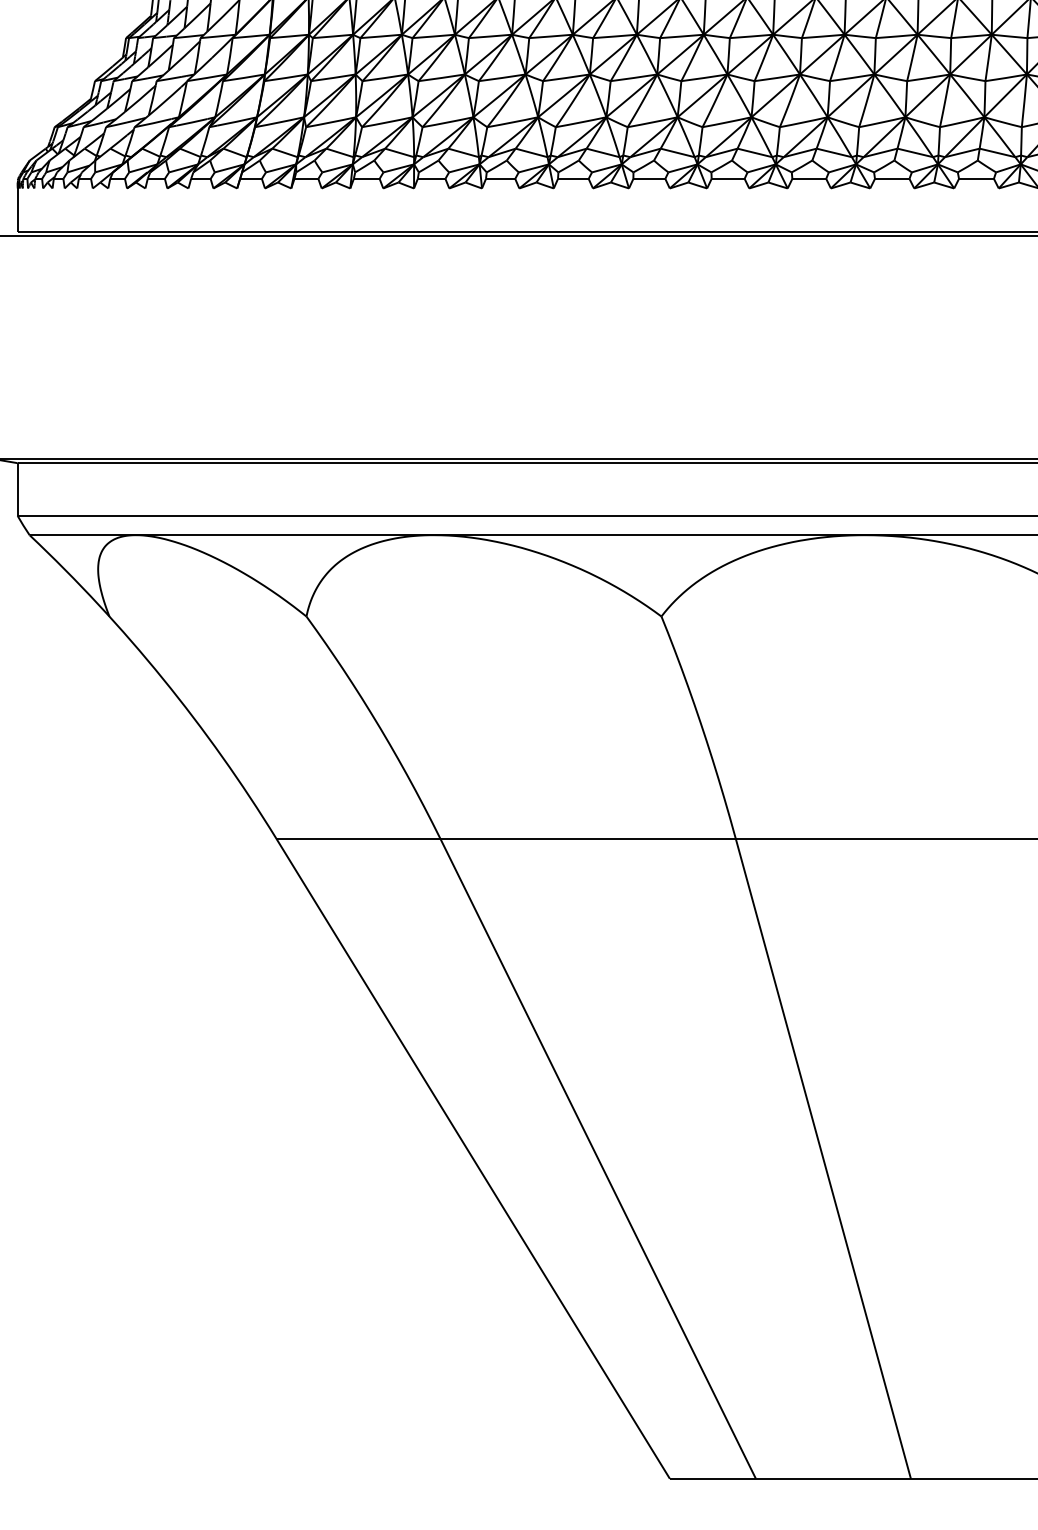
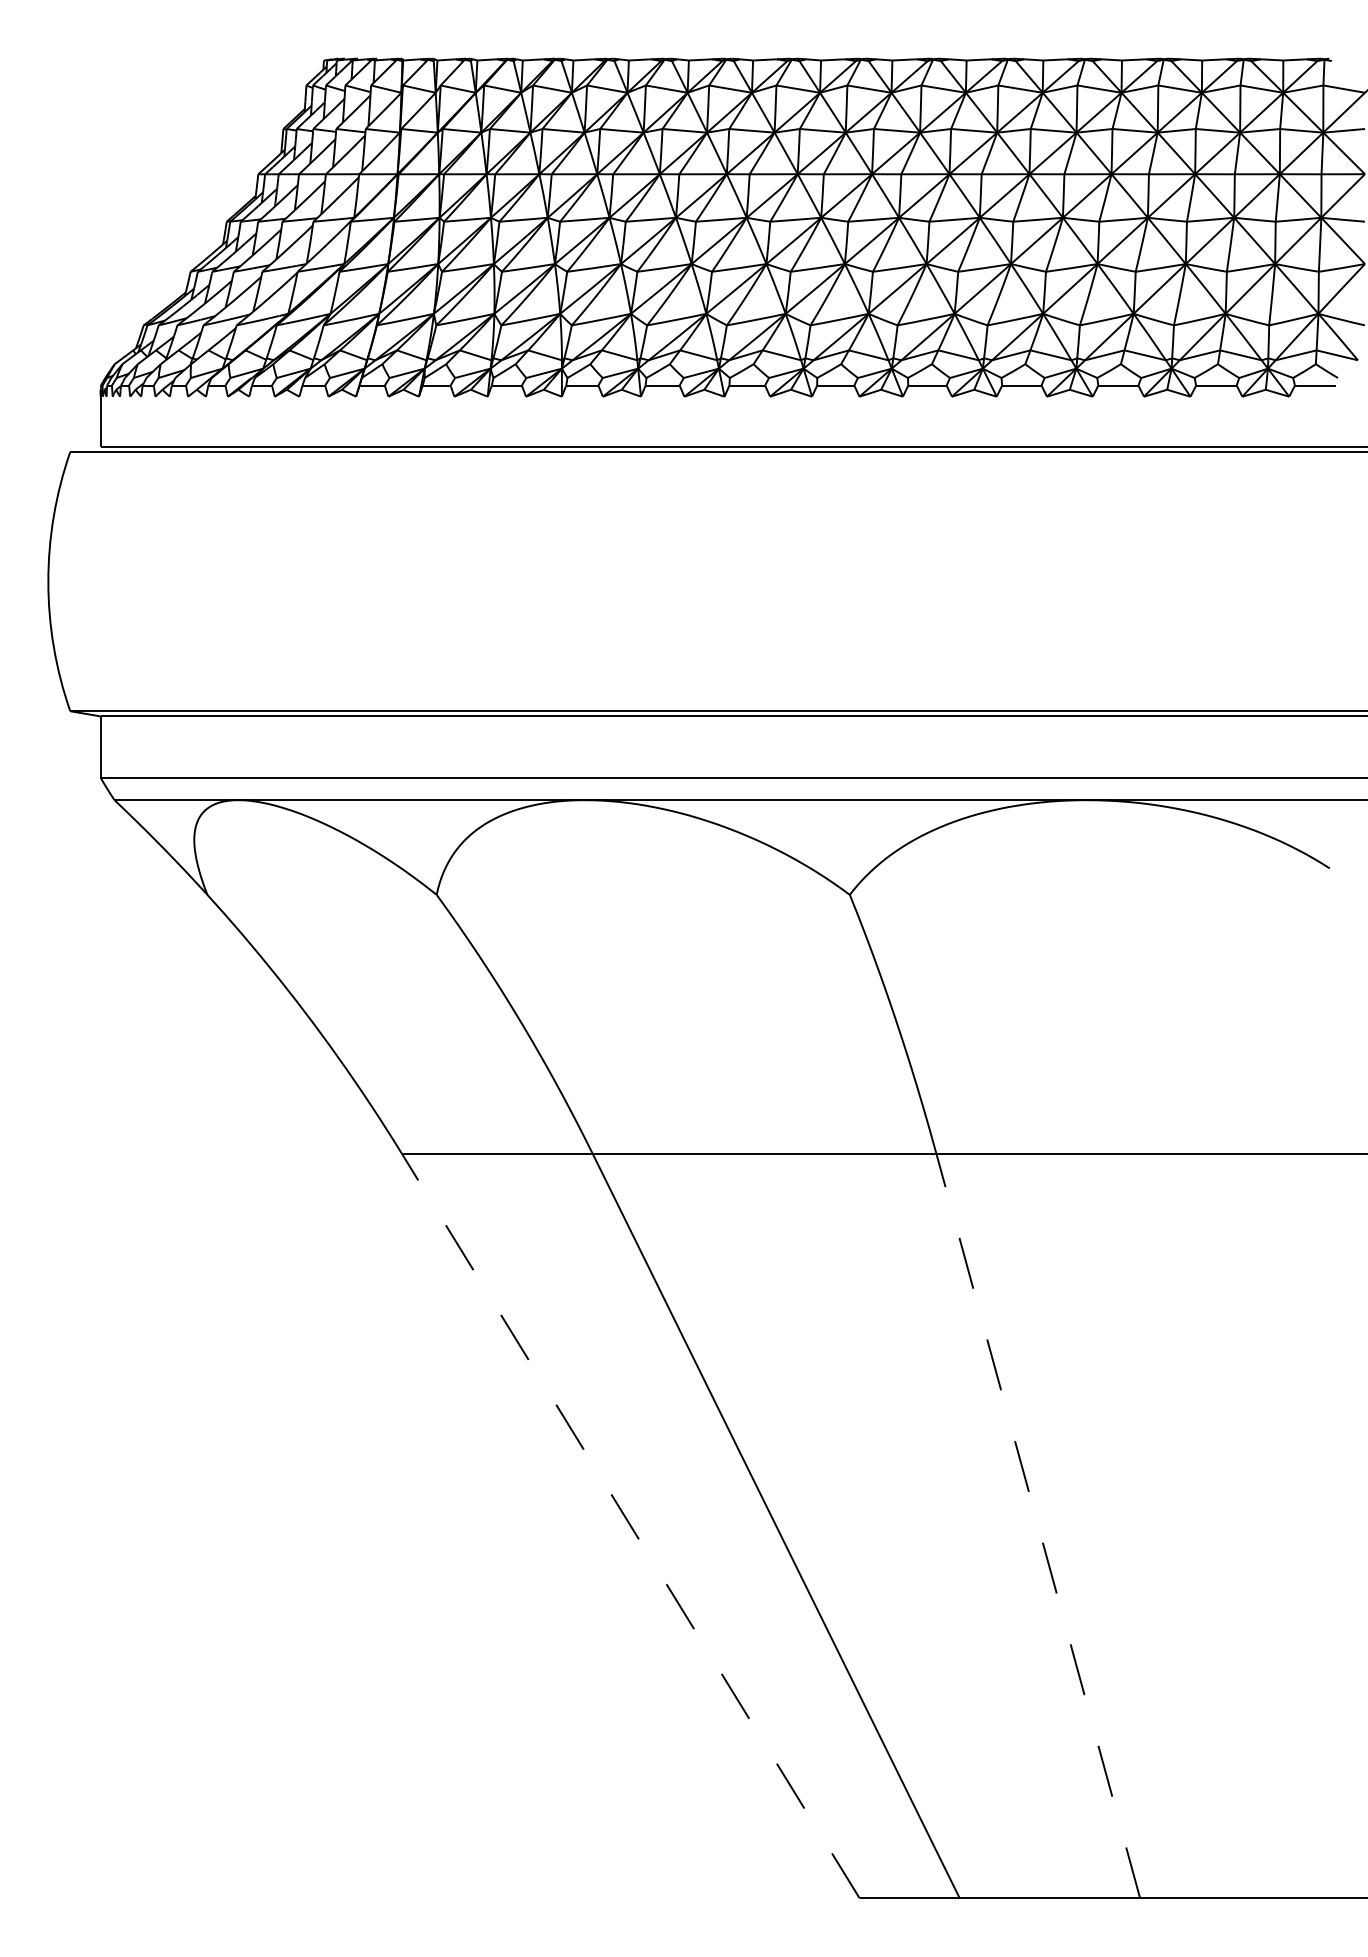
line: (473, 1158) -> (630, 1525), solid -> dashed
line: (823, 1158) -> (1038, 1525), solid -> dashed

